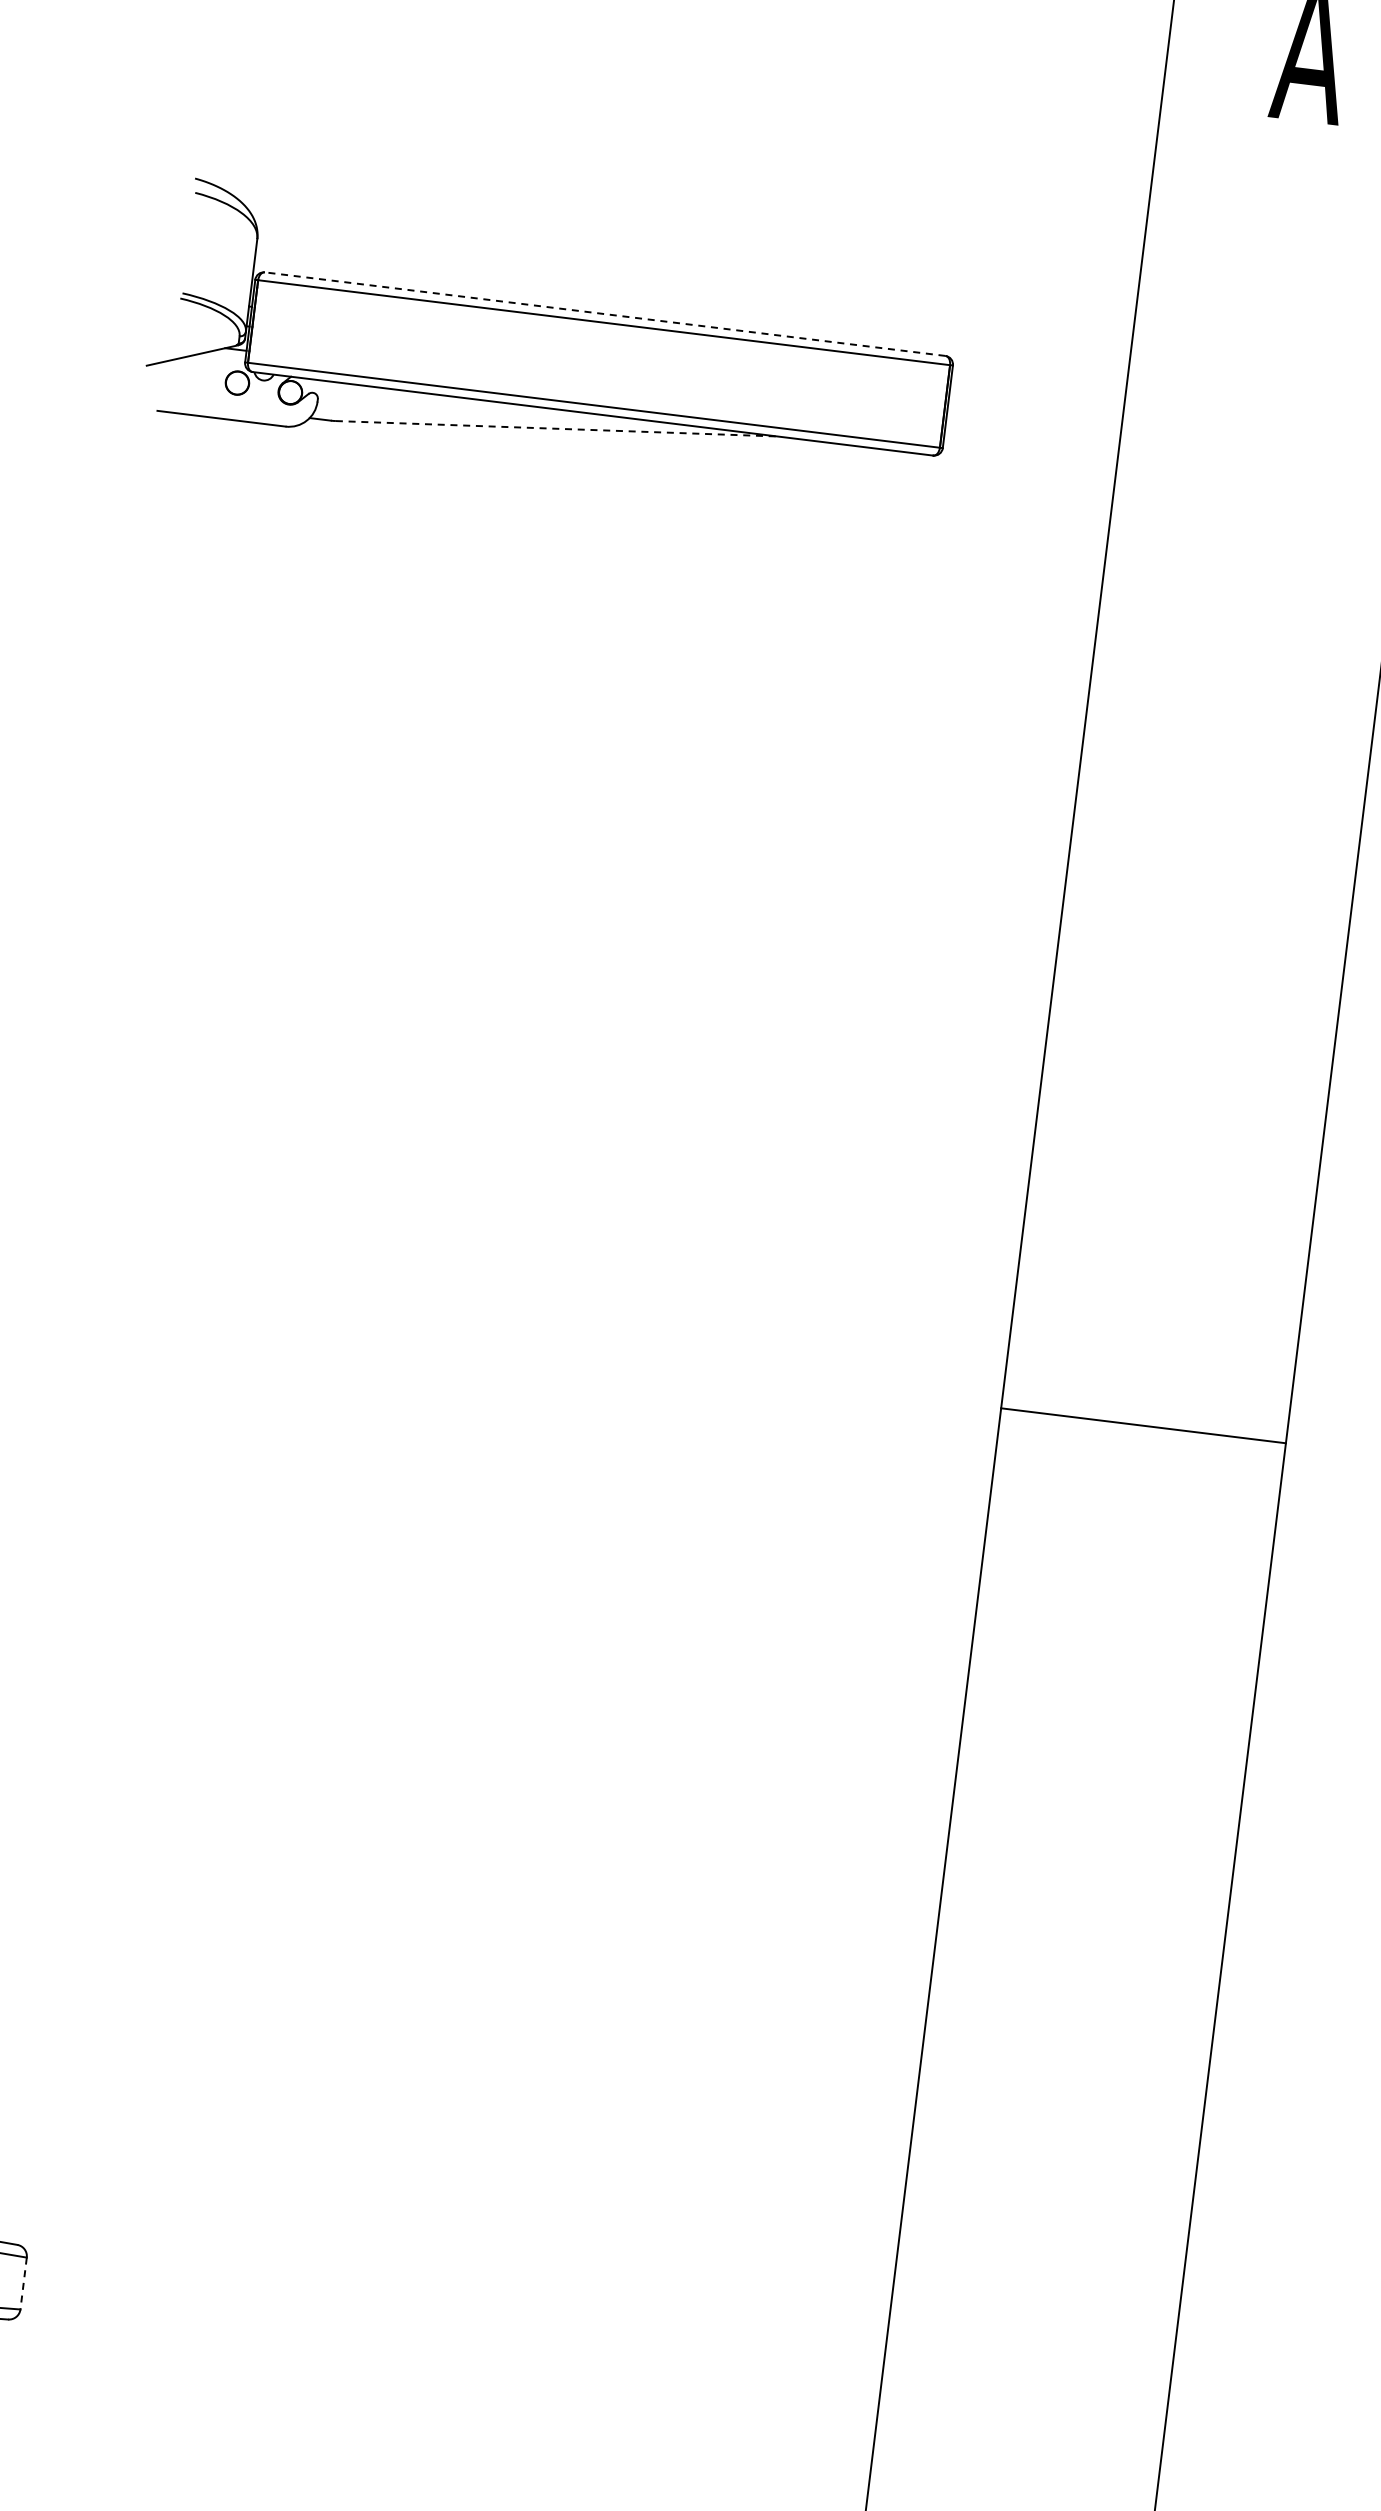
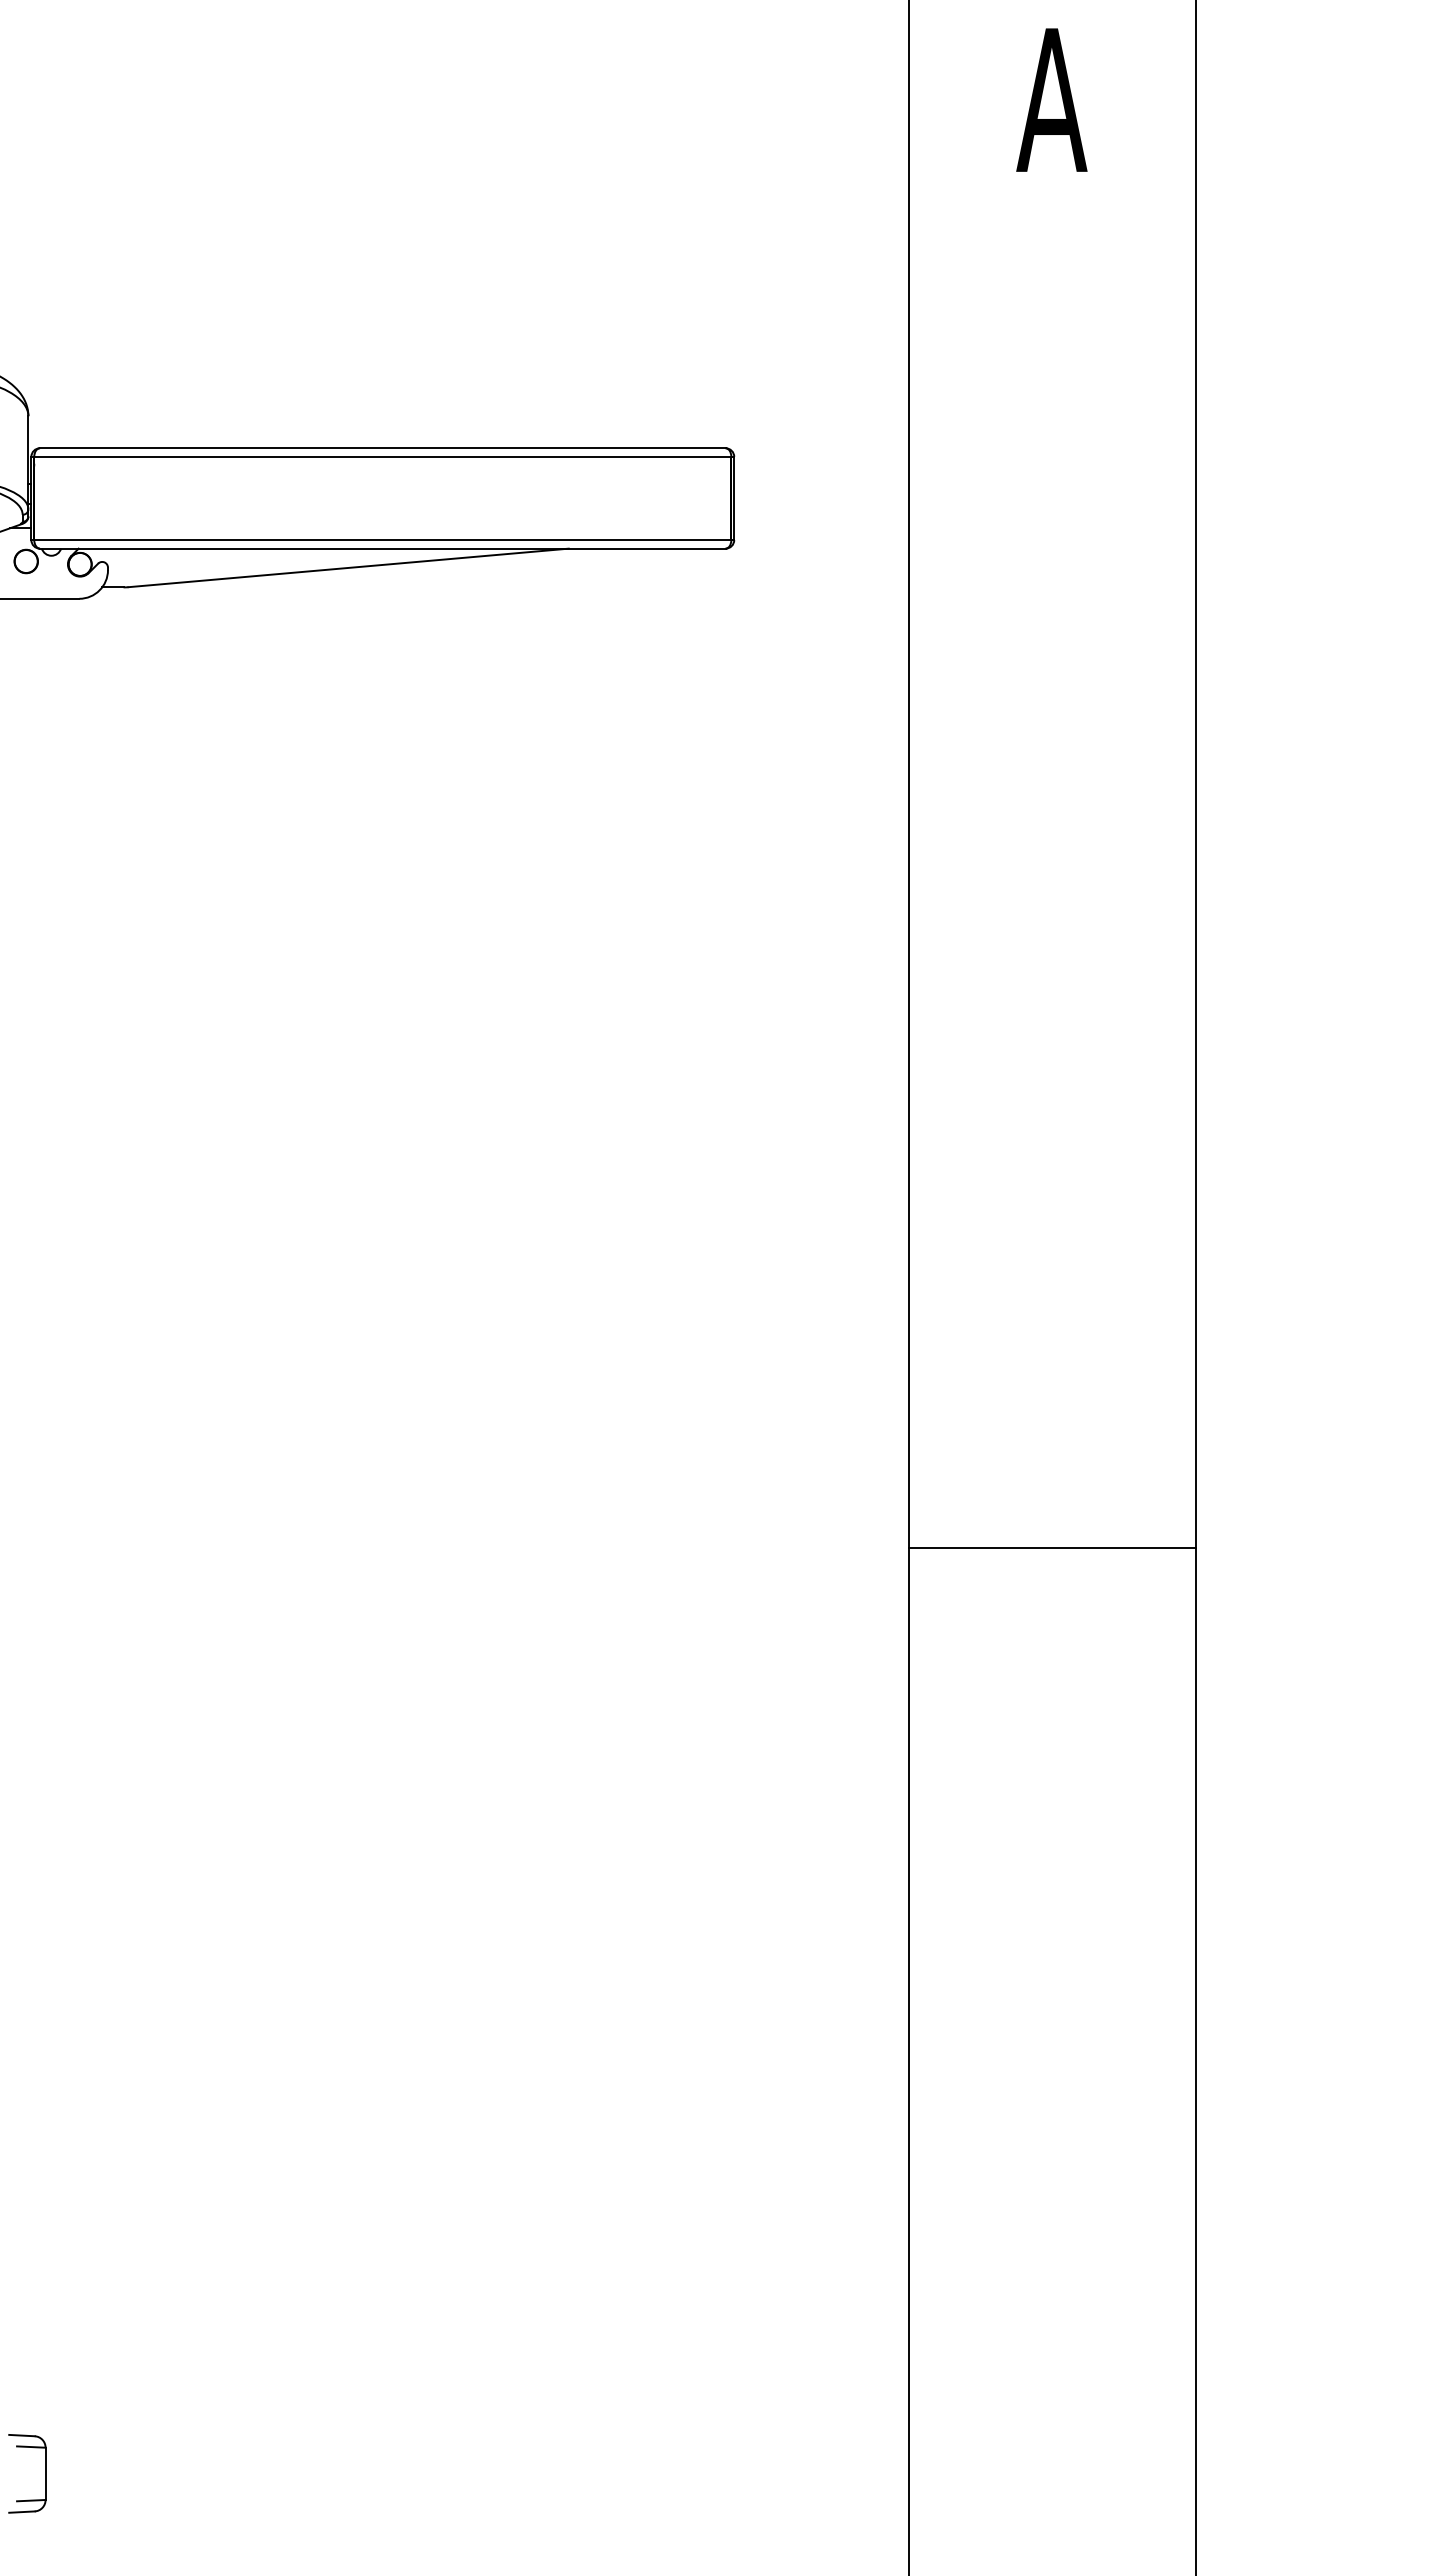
line: (604, 314) -> (382, 448), dashed -> solid
line: (556, 428) -> (348, 567), dashed -> solid
line: (1143, 1426) -> (1052, 1548), moved
line: (23, 2284) -> (45, 2474), dashed -> solid

